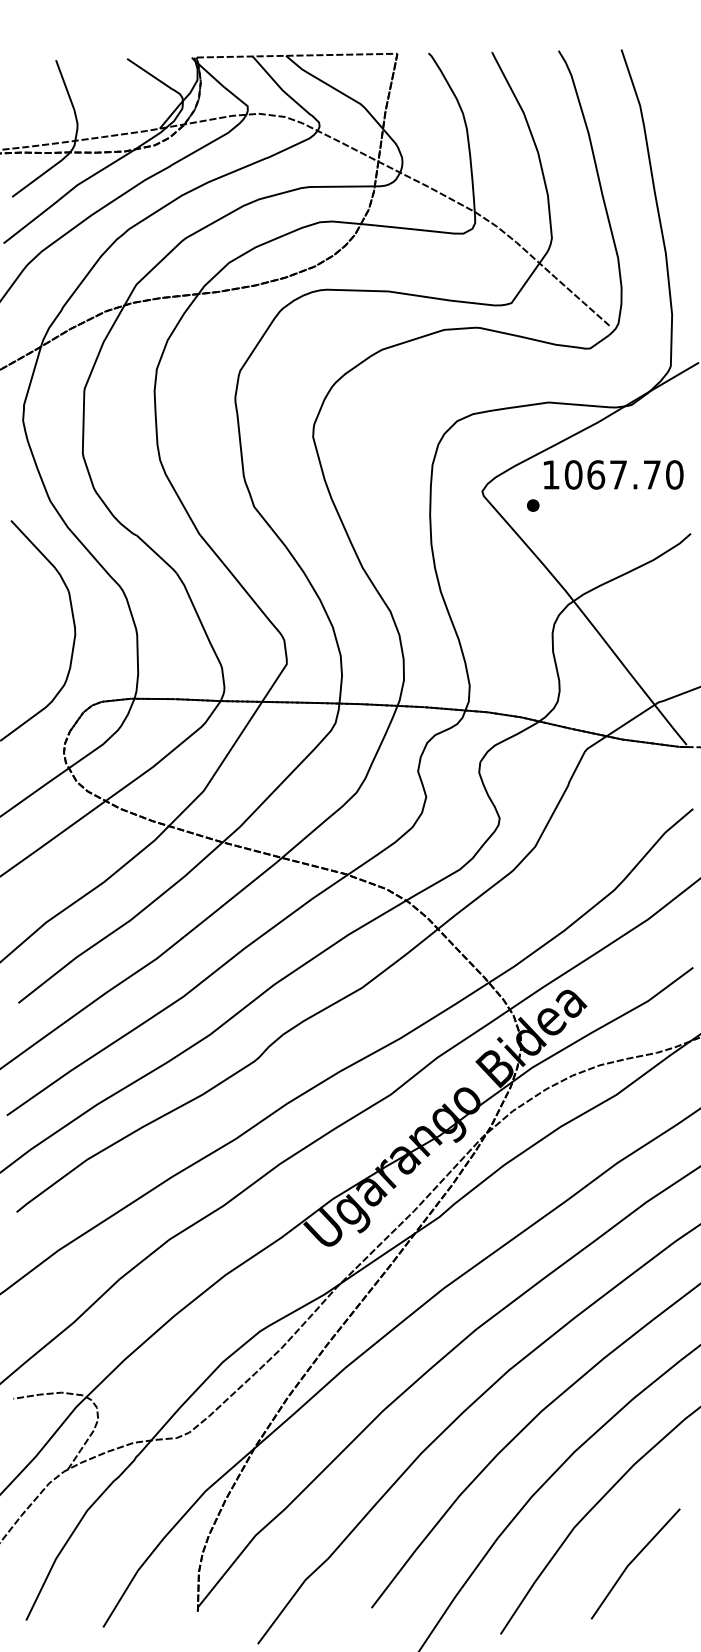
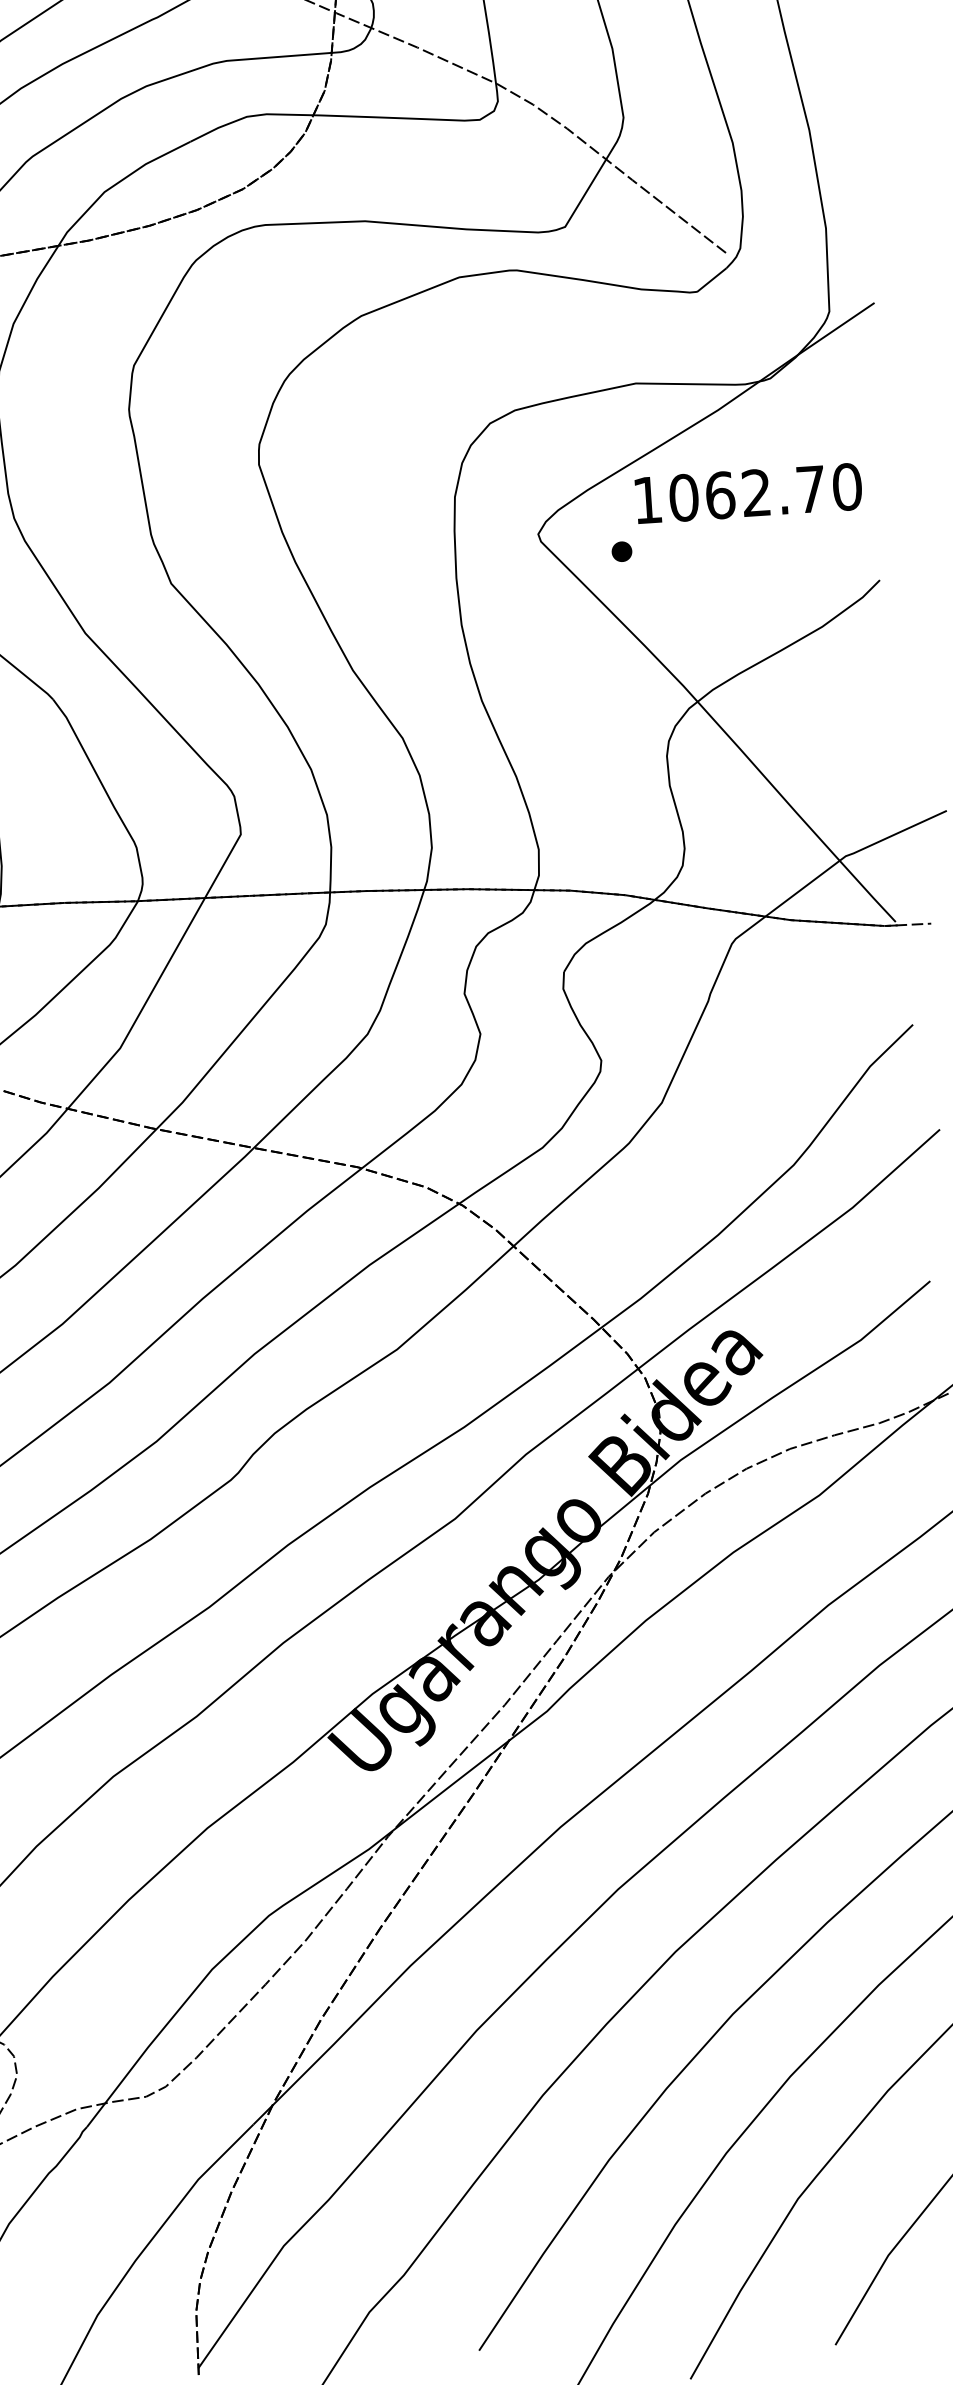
text: (618, 474) -> (756, 492), 1067.70 -> 1062.70

